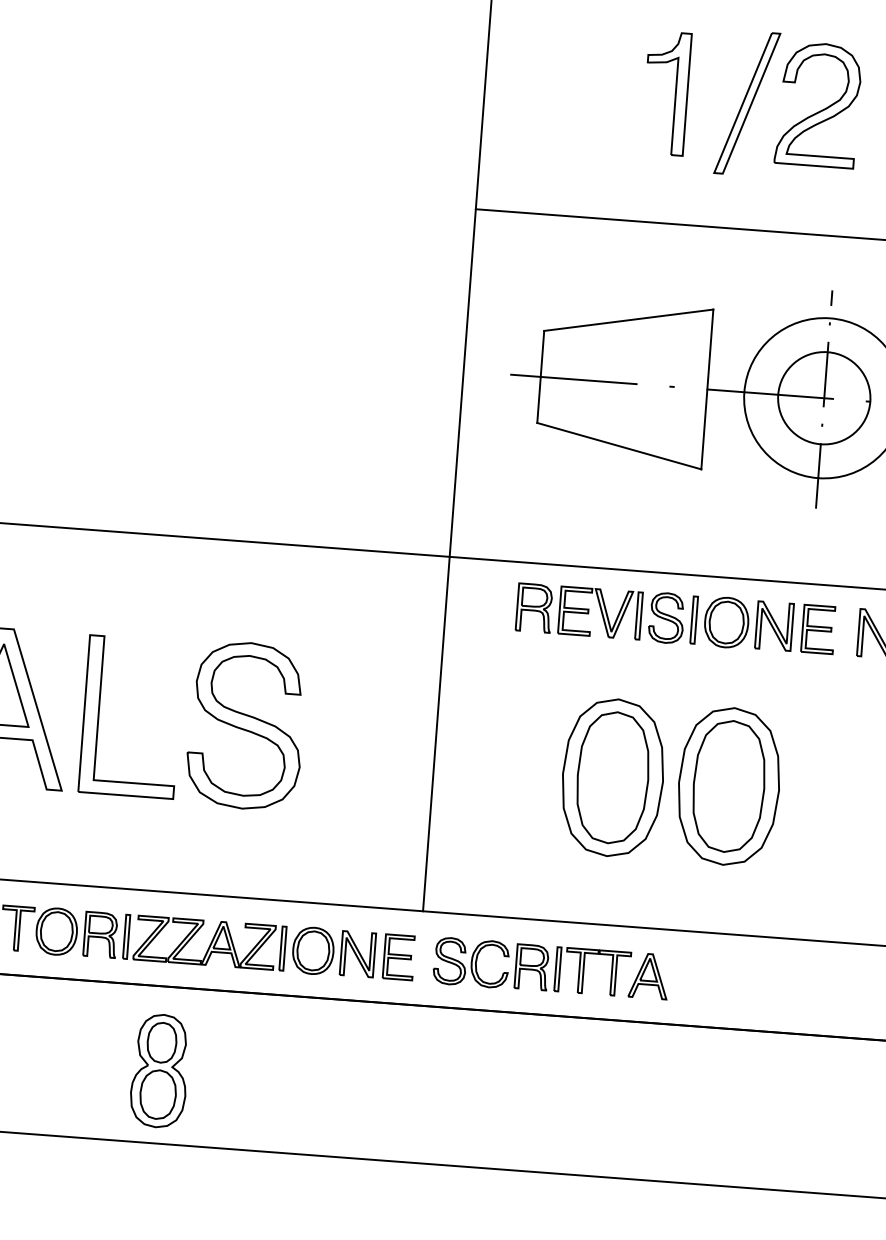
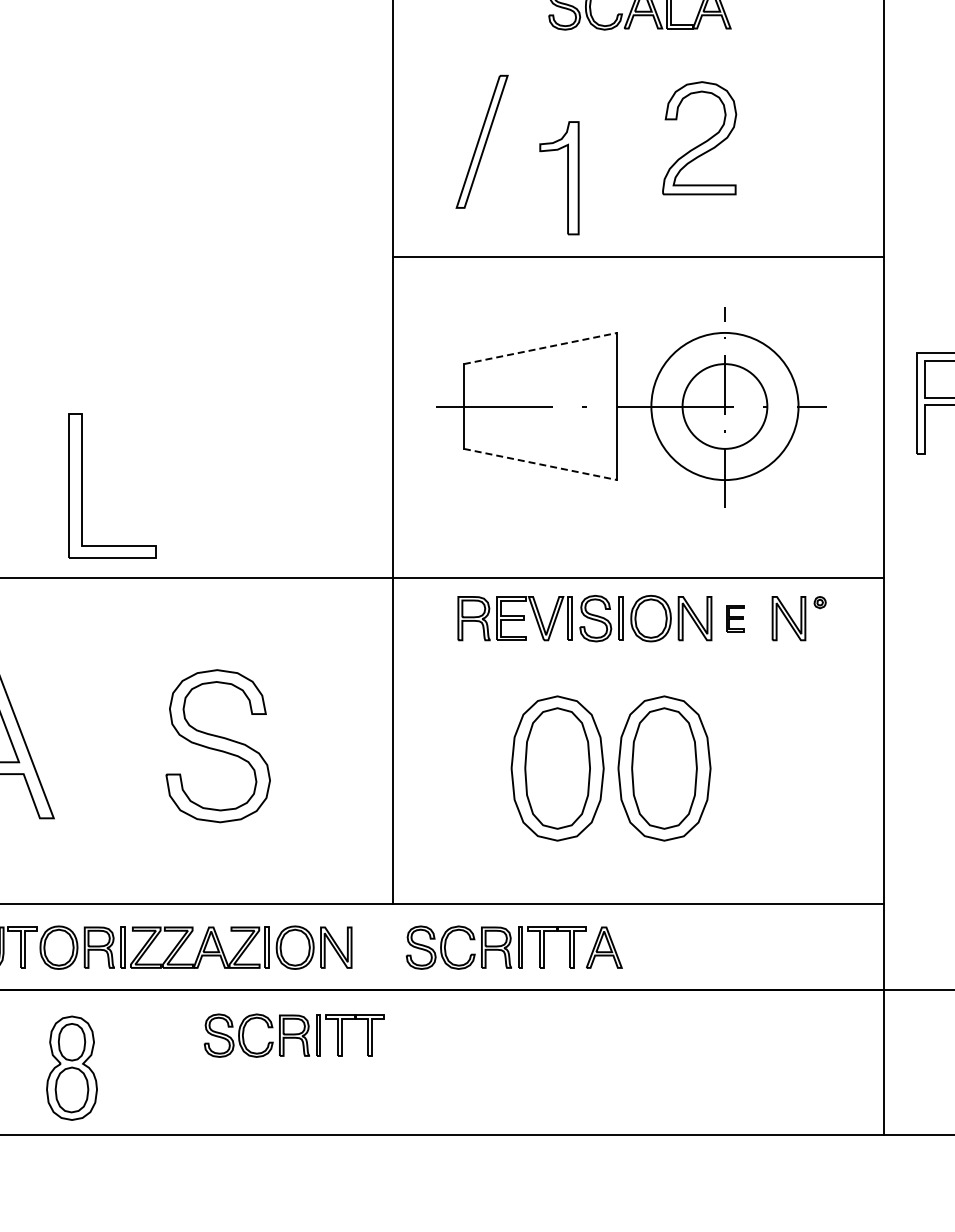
part: (675, 94) -> (567, 178), moved
part: (746, 102) -> (481, 141), moved
line: (629, 320) -> (541, 348), solid -> dashed
line: (620, 446) -> (541, 464), solid -> dashed
part: (818, 629) -> (735, 618), size x0.6
part: (98, 713) -> (82, 485), moved
part: (399, 957) -> (374, 947), removed
part: (304, 1046) -> (293, 1035), added
part: (159, 1070) -> (71, 1067), moved

